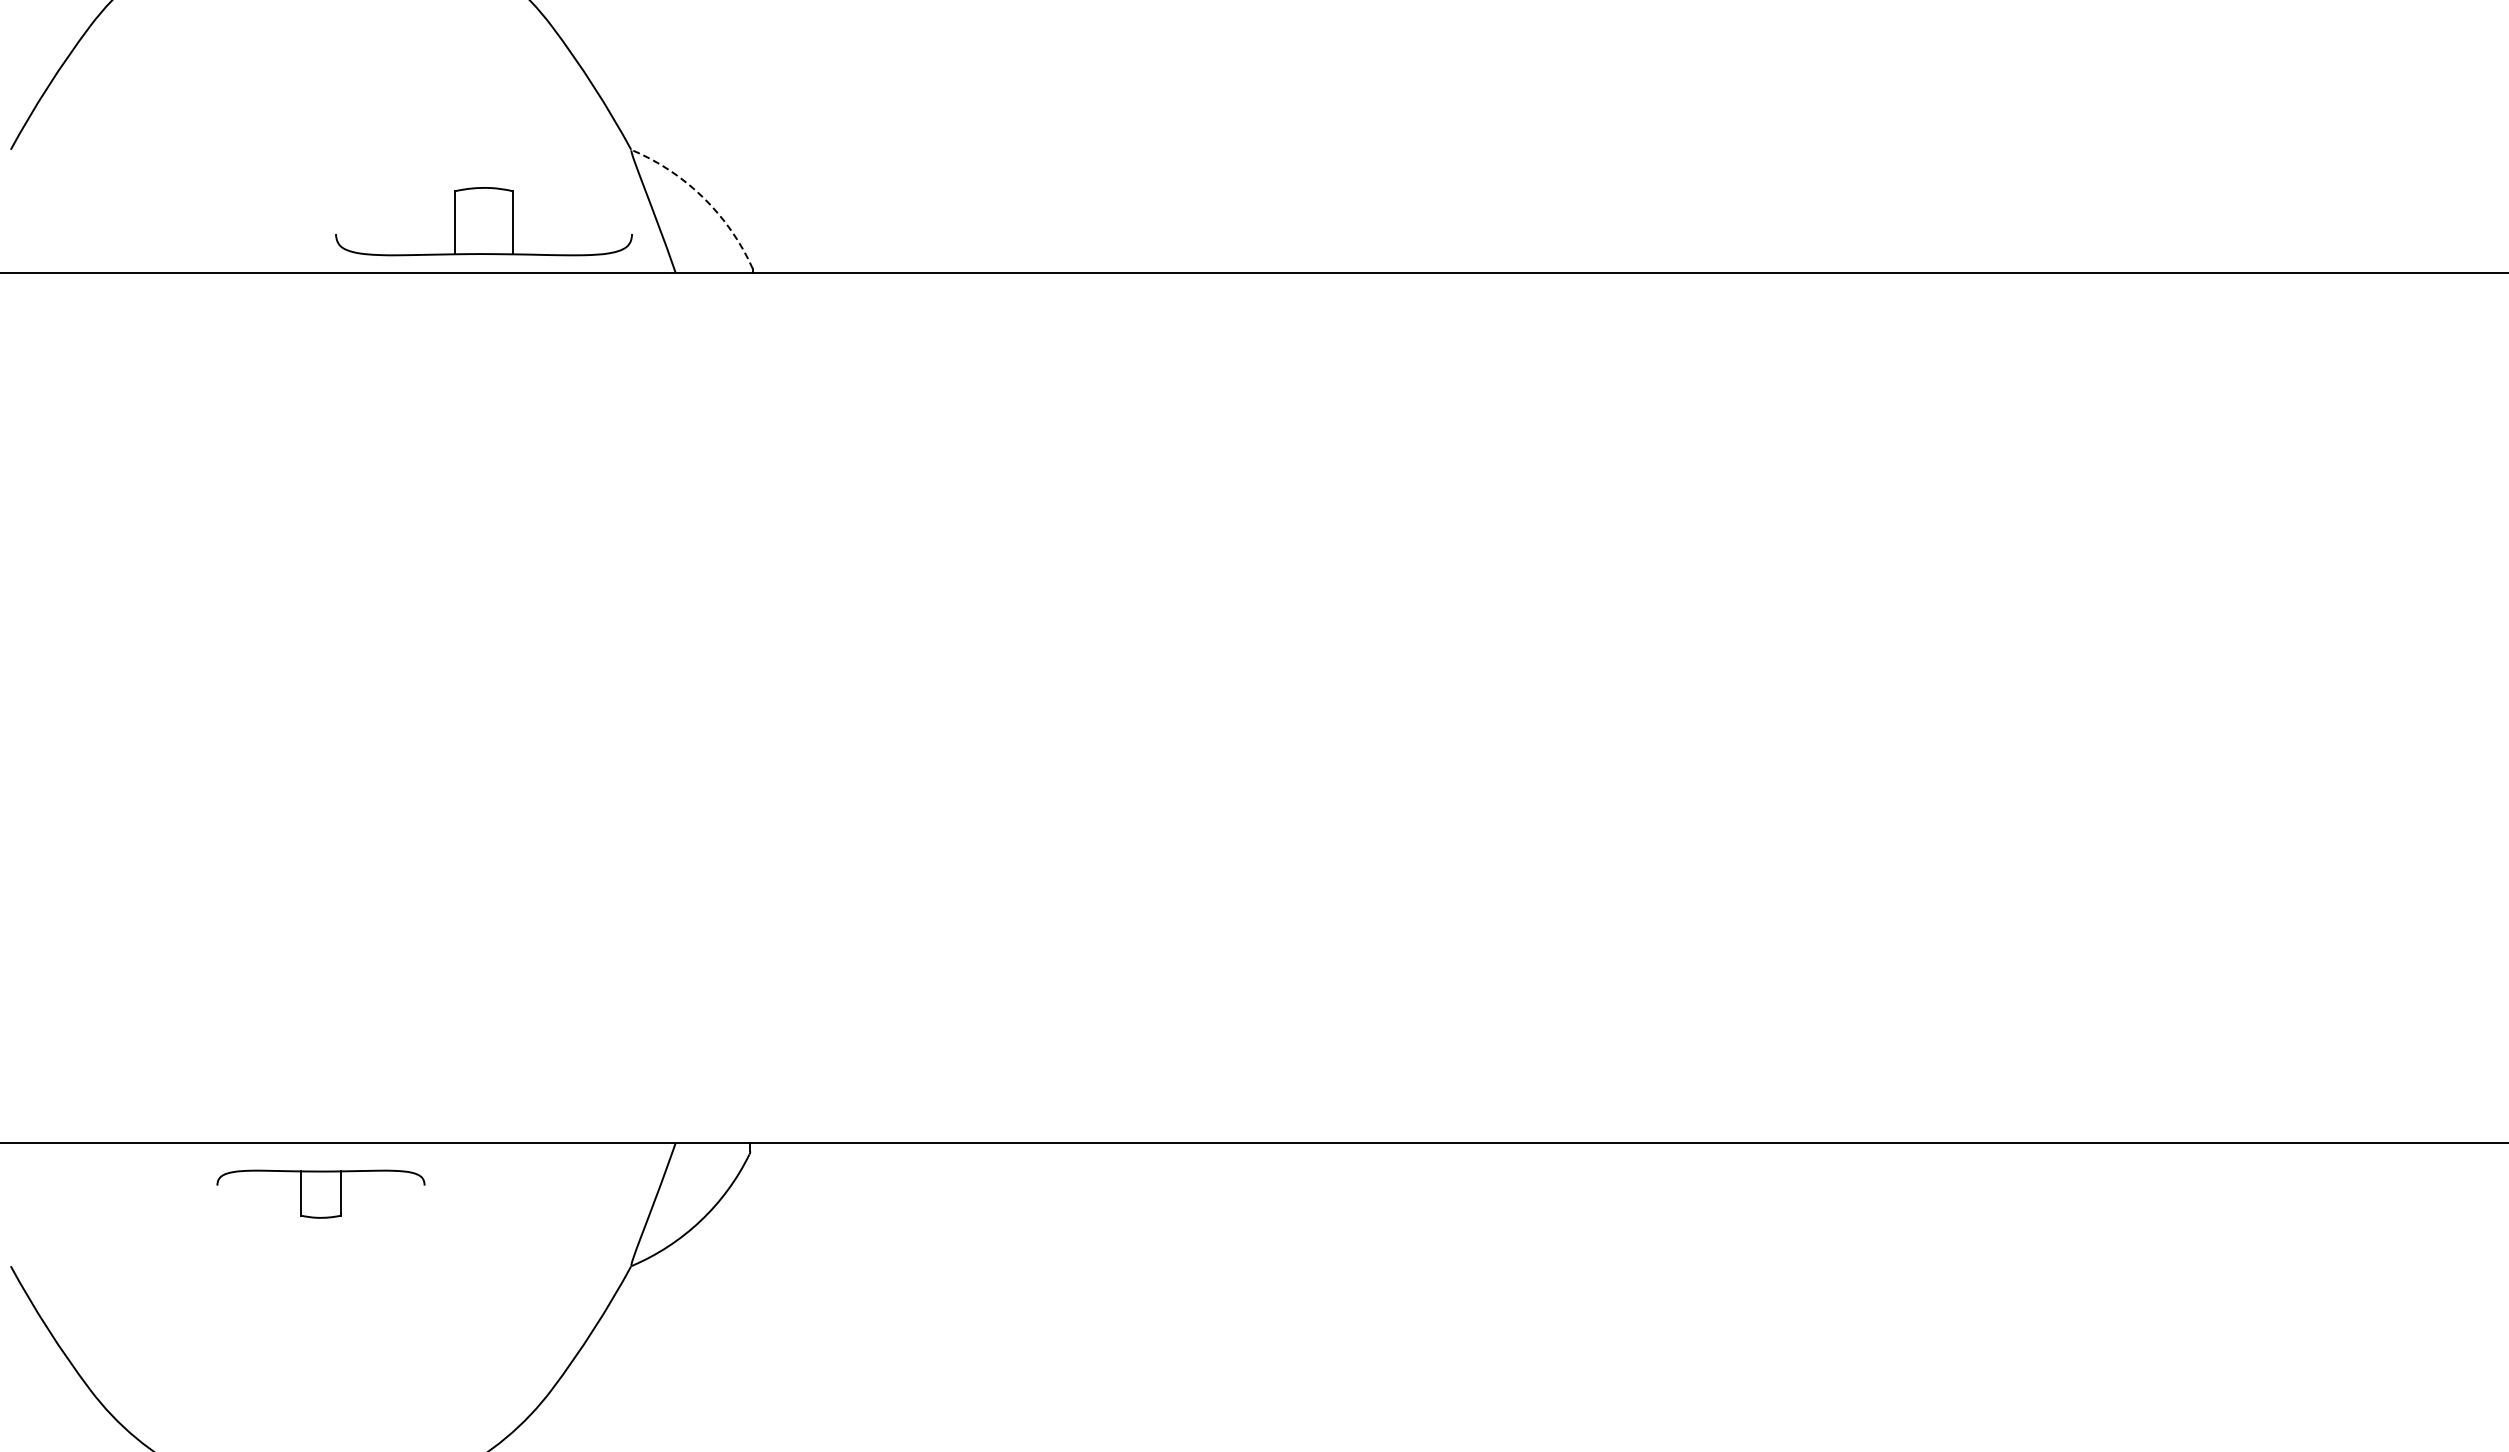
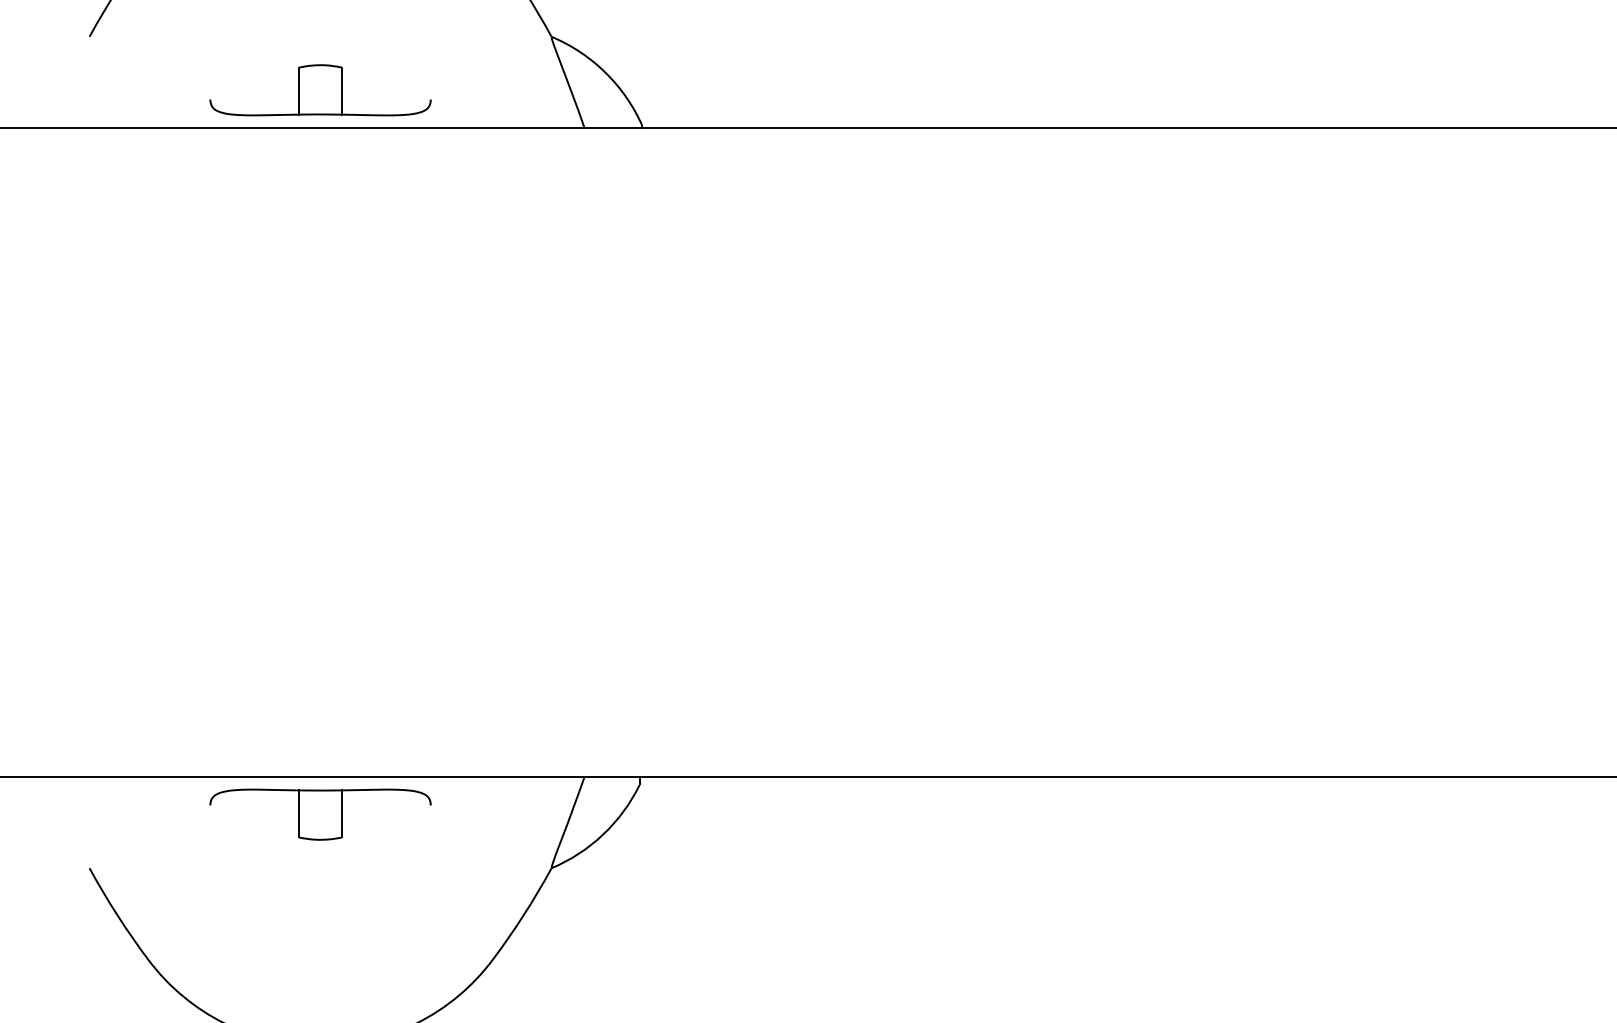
arc: (703, 197) -> (605, 72), dashed -> solid
part: (483, 221) -> (320, 90), moved
part: (320, 1193) -> (320, 814), size x1.43

